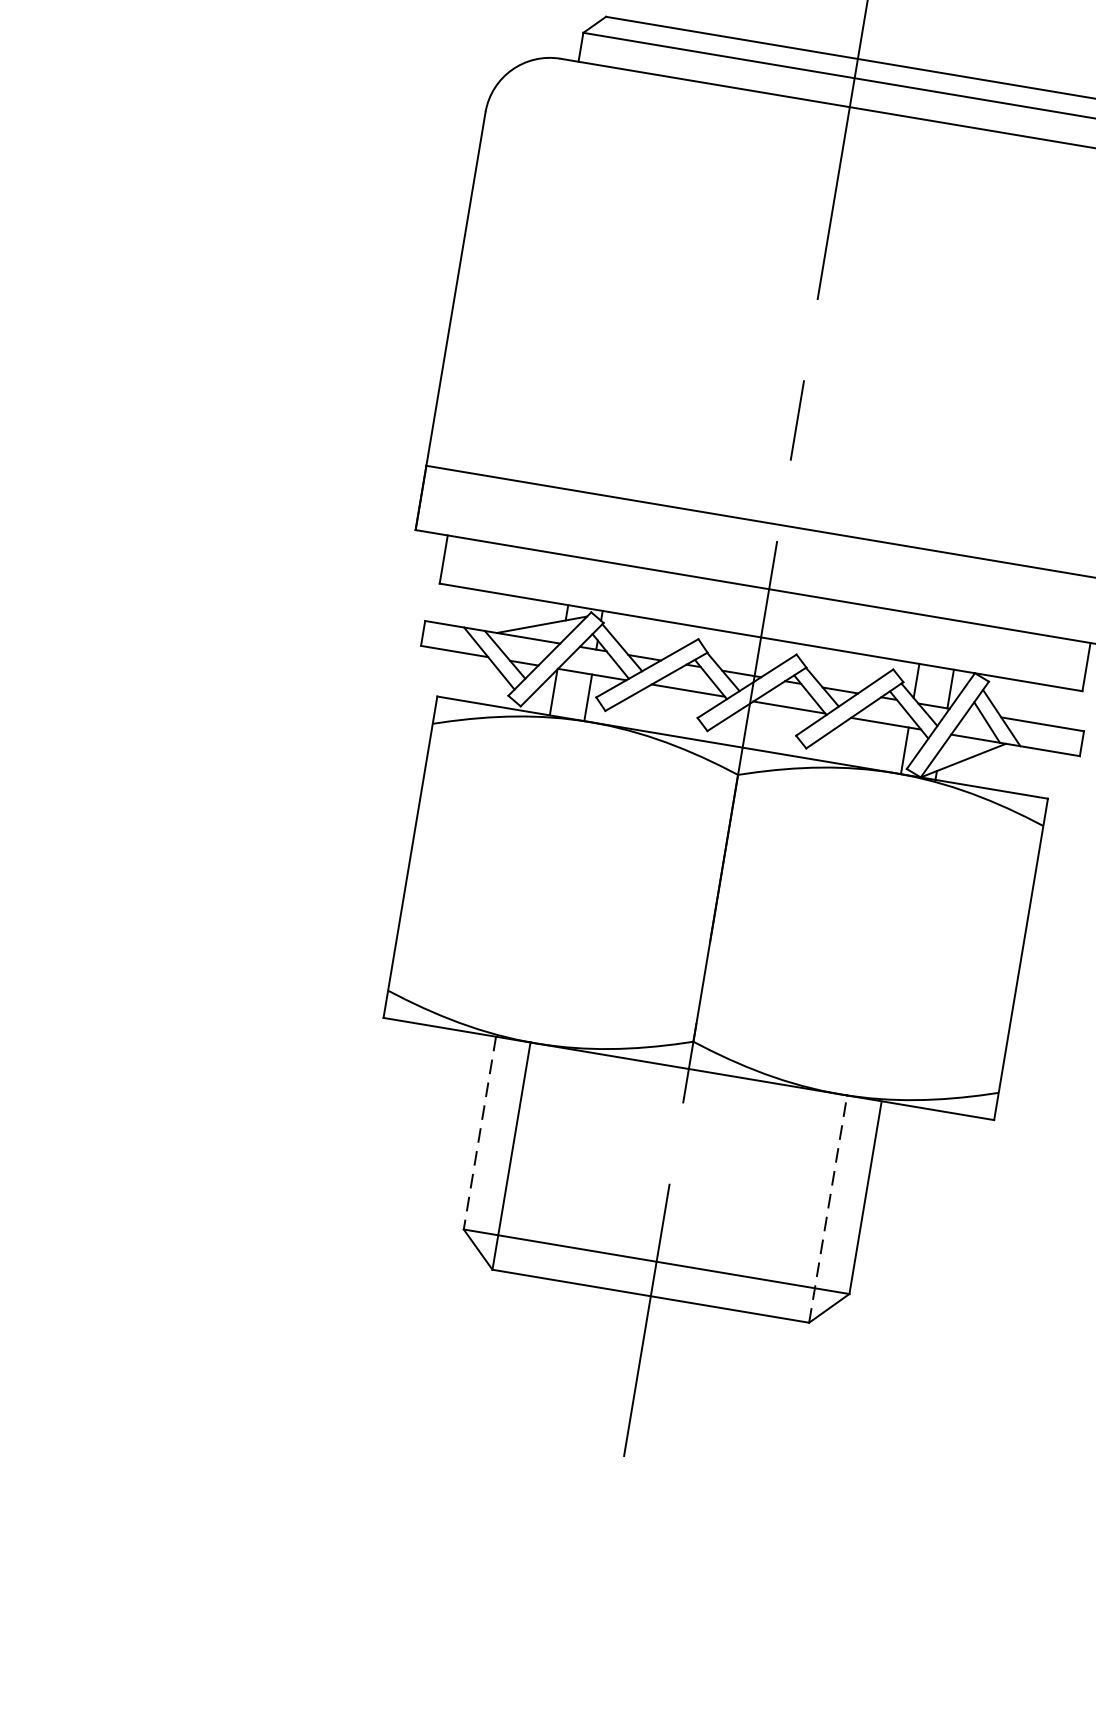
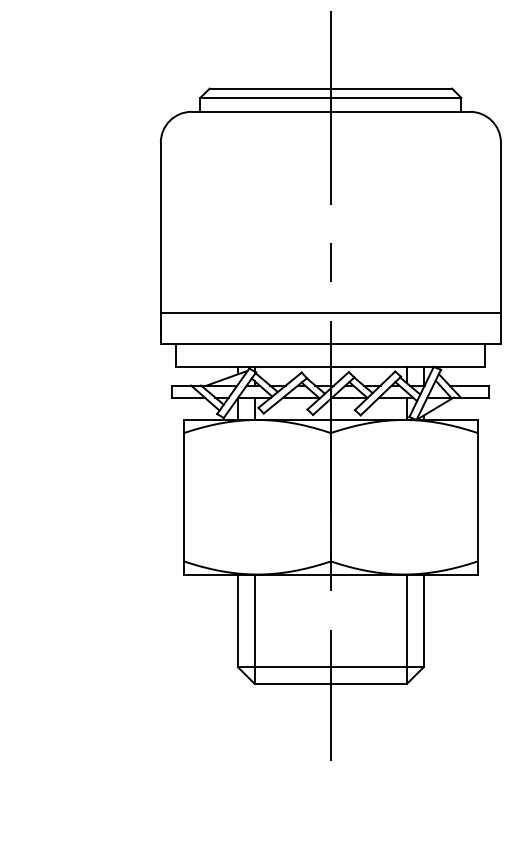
line: (480, 1134) -> (238, 621), dashed -> solid
line: (829, 1209) -> (407, 629), dashed -> solid

